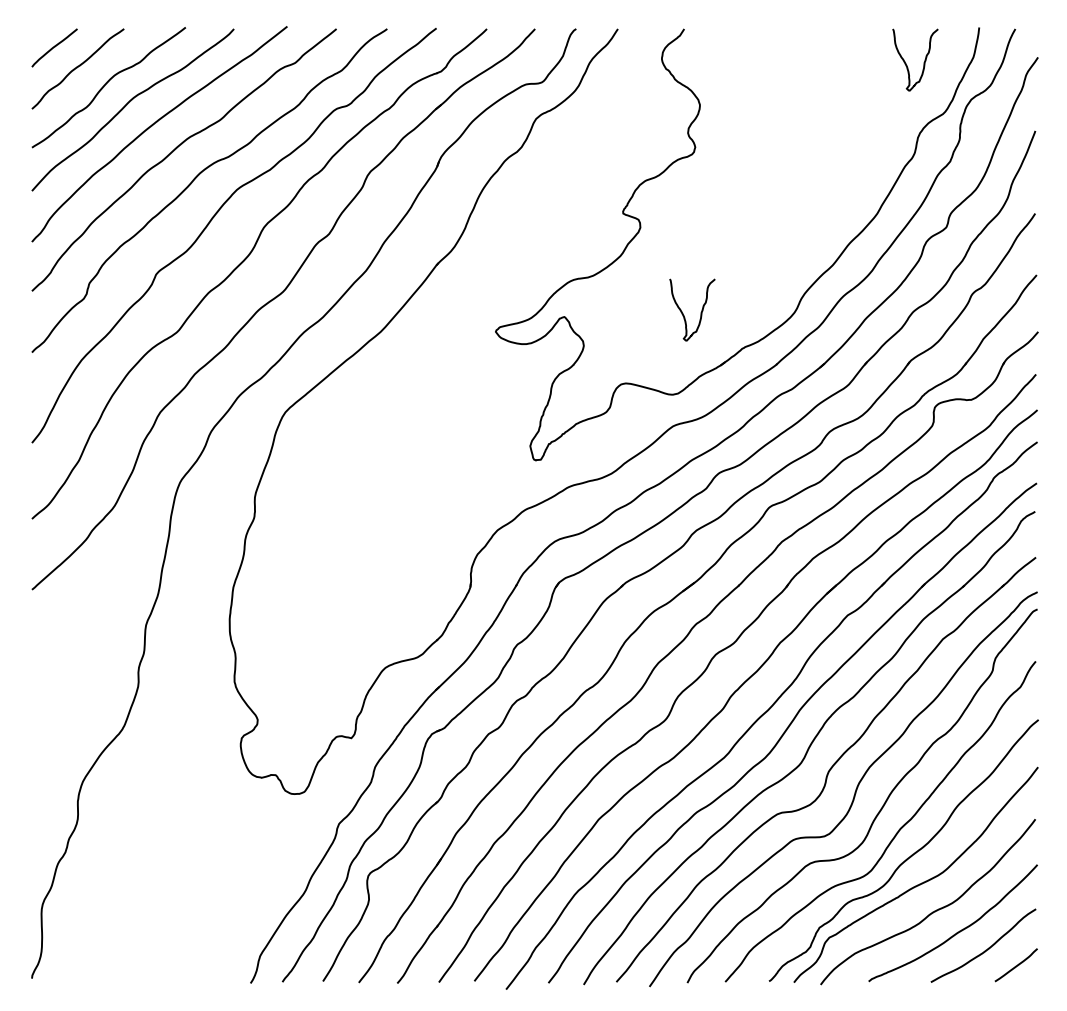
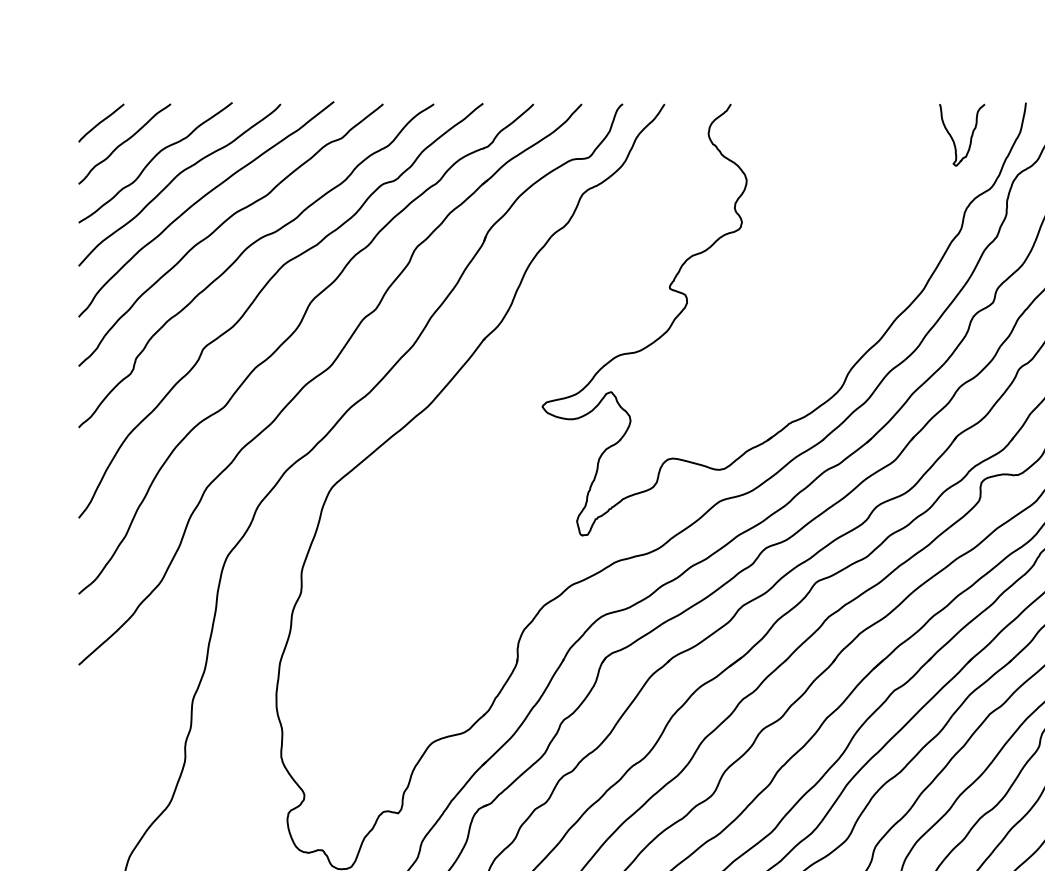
curve: (700, 312) -> (747, 387), removed

